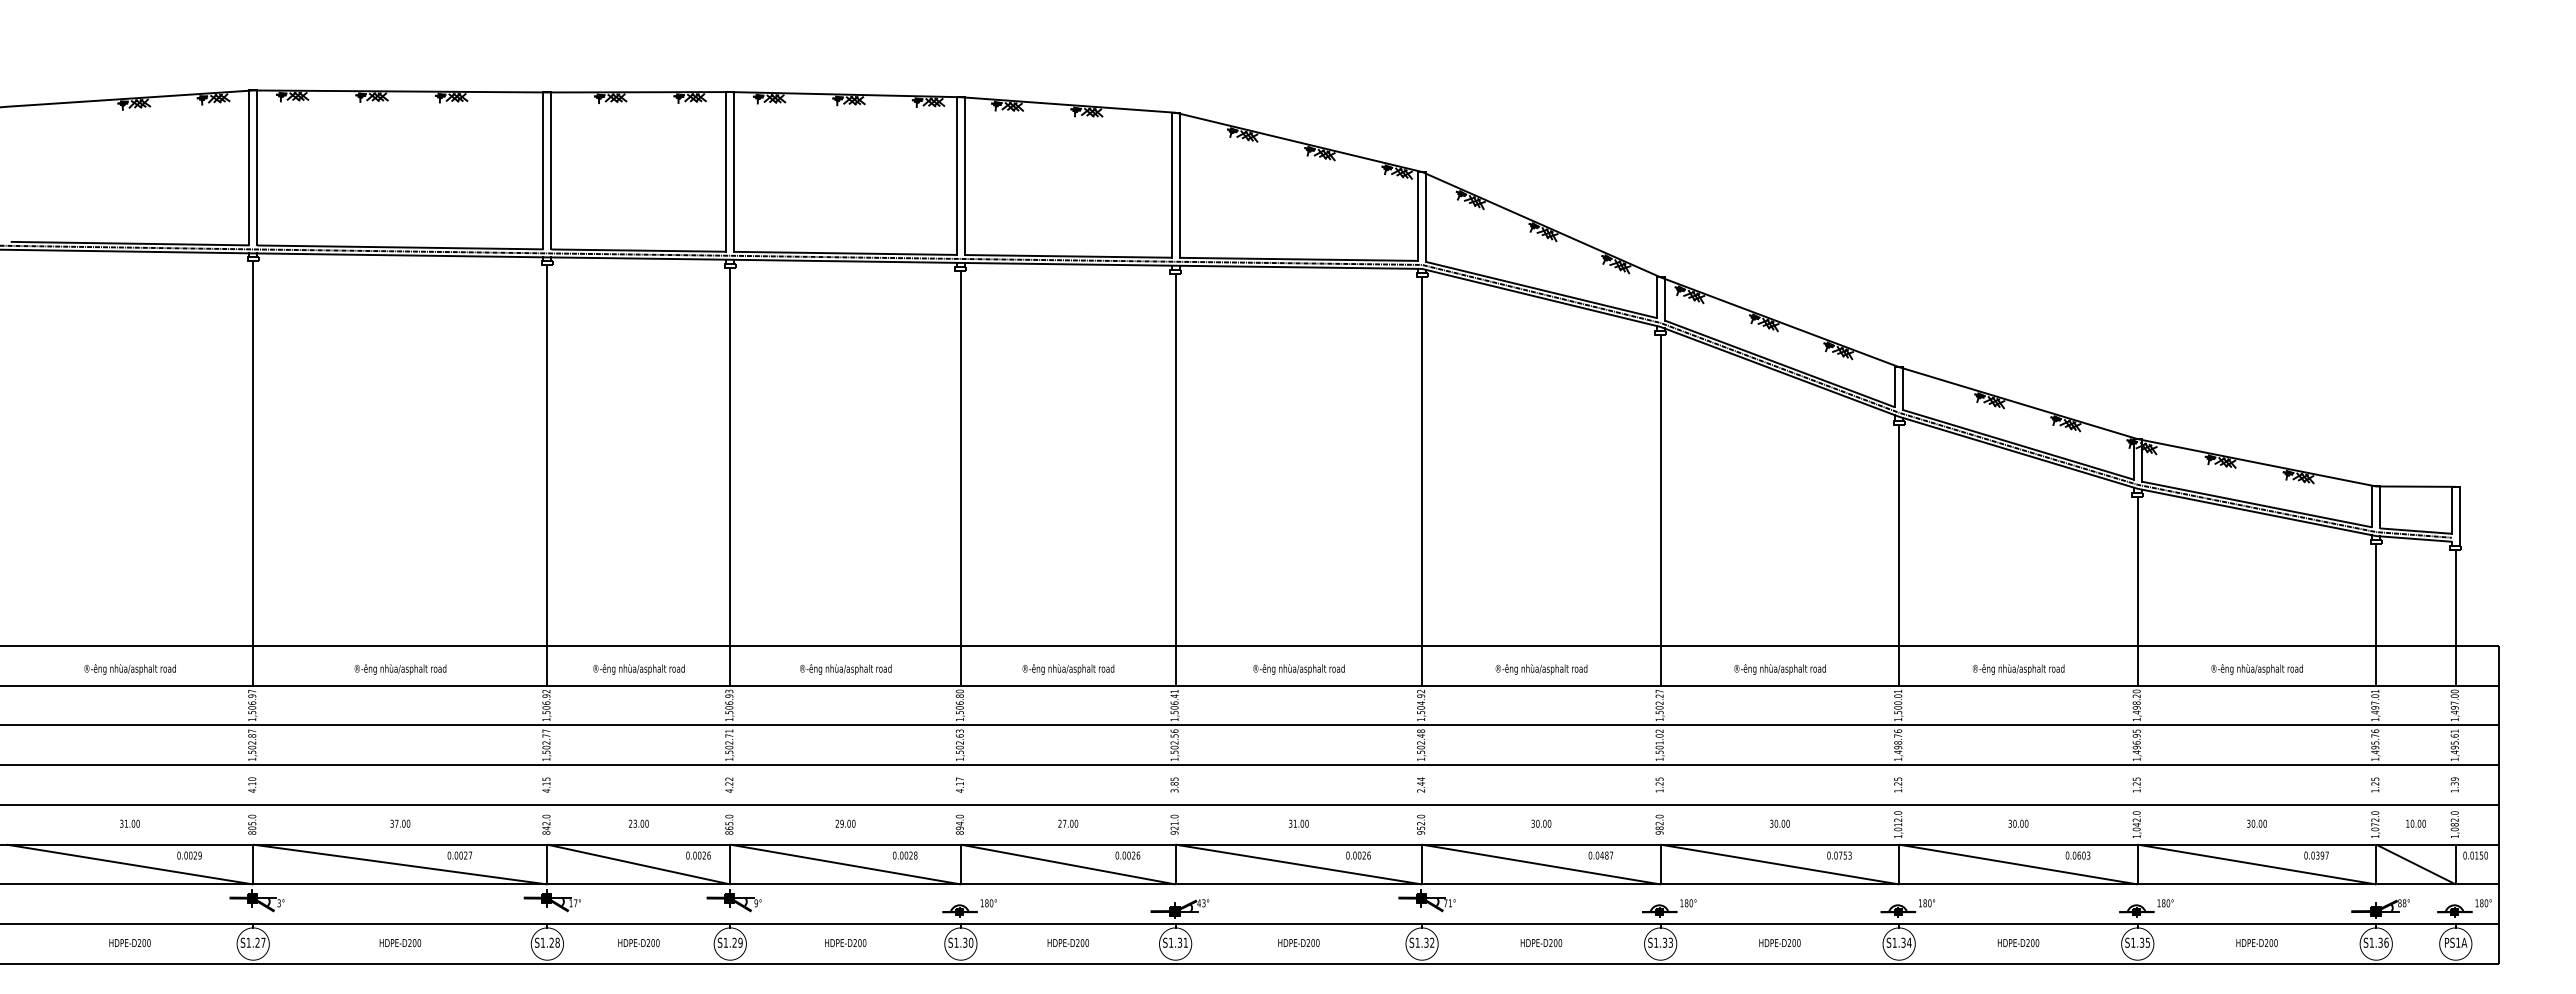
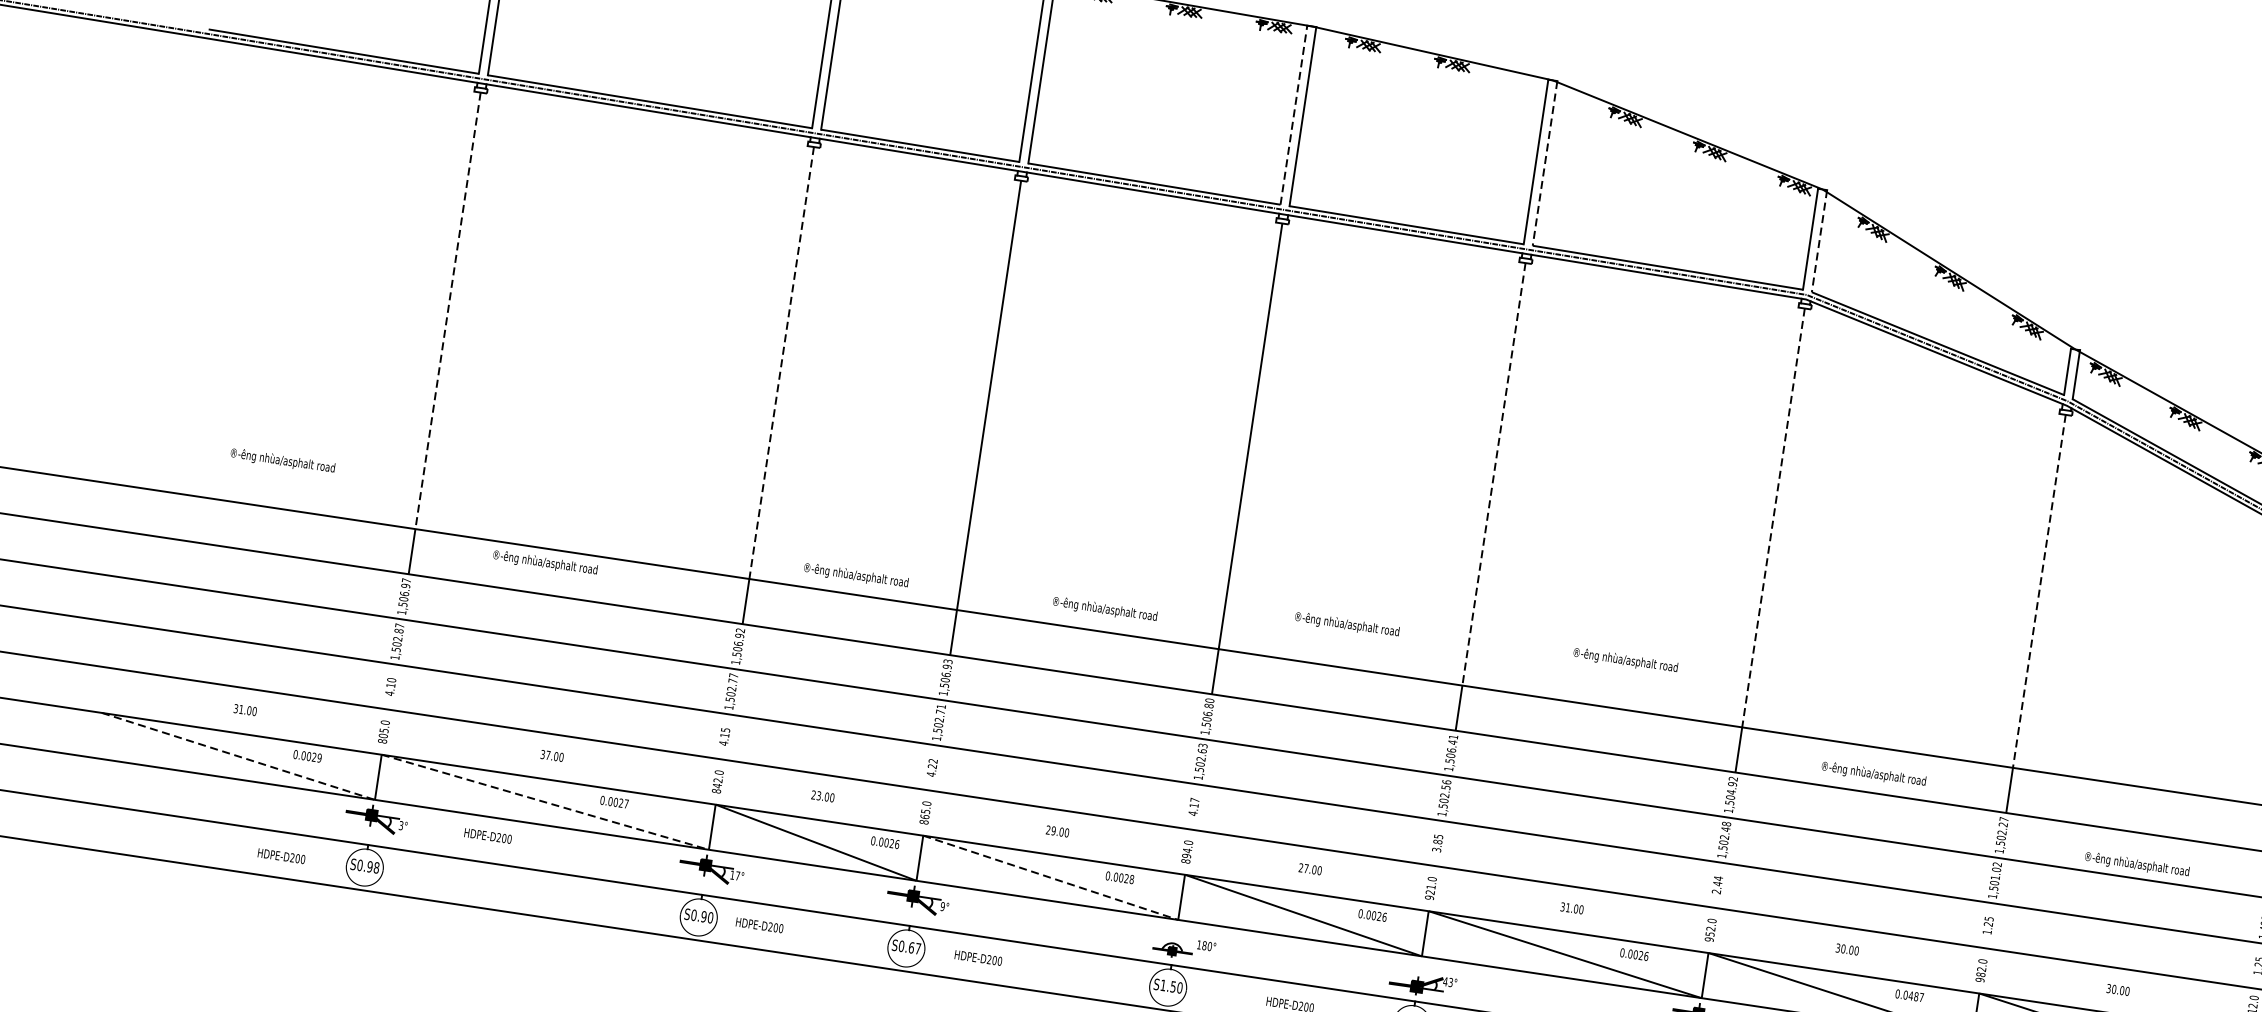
line: (956, 176) -> (1293, 115), solid -> dashed
line: (1179, 185) -> (1544, 163), solid -> dashed
line: (1426, 216) -> (1820, 240), solid -> dashed
line: (253, 454) -> (448, 311), solid -> dashed
line: (547, 456) -> (781, 364), solid -> dashed
line: (1175, 460) -> (1493, 475), solid -> dashed
line: (1422, 461) -> (1773, 518), solid -> dashed
line: (1660, 490) -> (2039, 591), solid -> dashed
text: (129, 669) -> (282, 461), moved
text: (400, 669) -> (545, 563), moved
text: (638, 669) -> (855, 575), moved
text: (845, 669) -> (1104, 609), moved
text: (1068, 669) -> (1347, 624), moved
text: (1298, 669) -> (1624, 660), moved
text: (1779, 669) -> (2136, 864), moved
line: (129, 864) -> (237, 756), solid -> dashed
line: (400, 864) -> (545, 802), solid -> dashed
line: (845, 864) -> (1050, 877), solid -> dashed
text: (965, 941) -> (1173, 985), S1.30 -> S1.50
text: (255, 942) -> (367, 866), S1.27 -> S0.98
text: (549, 942) -> (701, 916), S1.28 -> S0.90
text: (732, 942) -> (909, 947), S1.29 -> S0.67
text: (129, 943) -> (280, 856), moved
text: (400, 943) -> (488, 836), moved
text: (638, 943) -> (759, 925), moved
text: (845, 943) -> (978, 958), moved

